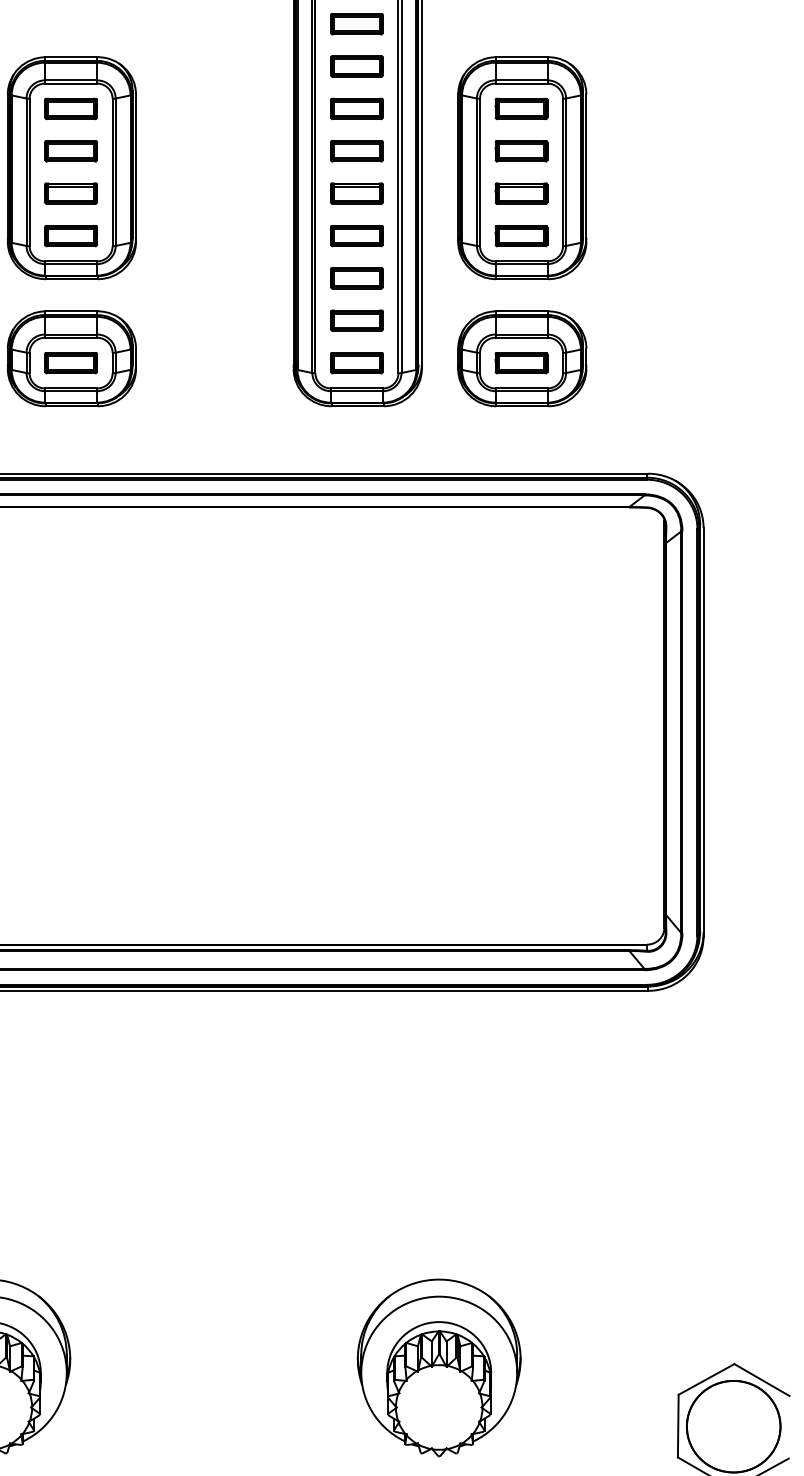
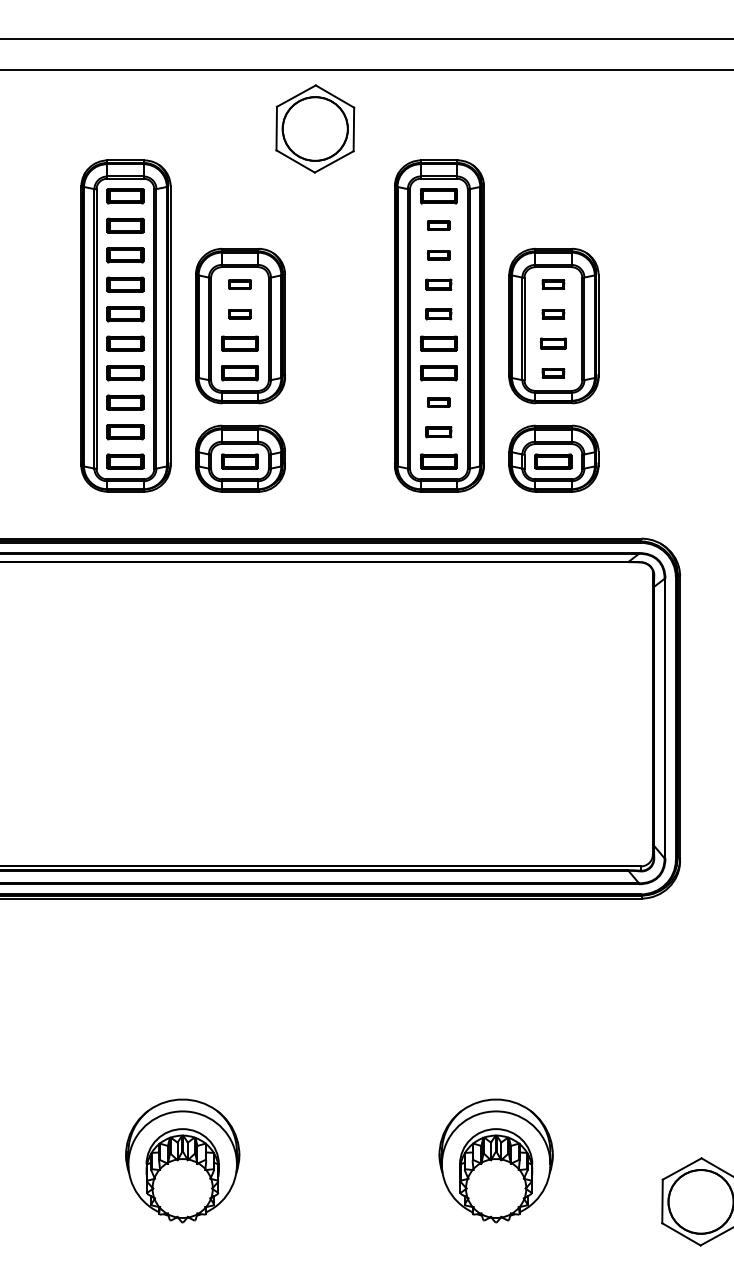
part: (356, 23) -> (438, 225), size x0.6
part: (356, 66) -> (438, 255), size x0.6
part: (70, 108) -> (239, 284), size x0.6
part: (356, 108) -> (438, 284), size x0.7
part: (521, 108) -> (553, 284), size x0.6
part: (70, 151) -> (239, 314), size x0.6
part: (356, 151) -> (438, 314), size x0.7
part: (521, 151) -> (553, 314), size x0.6
part: (521, 193) -> (553, 343), size x0.7
part: (521, 236) -> (553, 373), size x0.6
part: (356, 278) -> (438, 402), size x0.6
part: (356, 321) -> (438, 432), size x0.7

